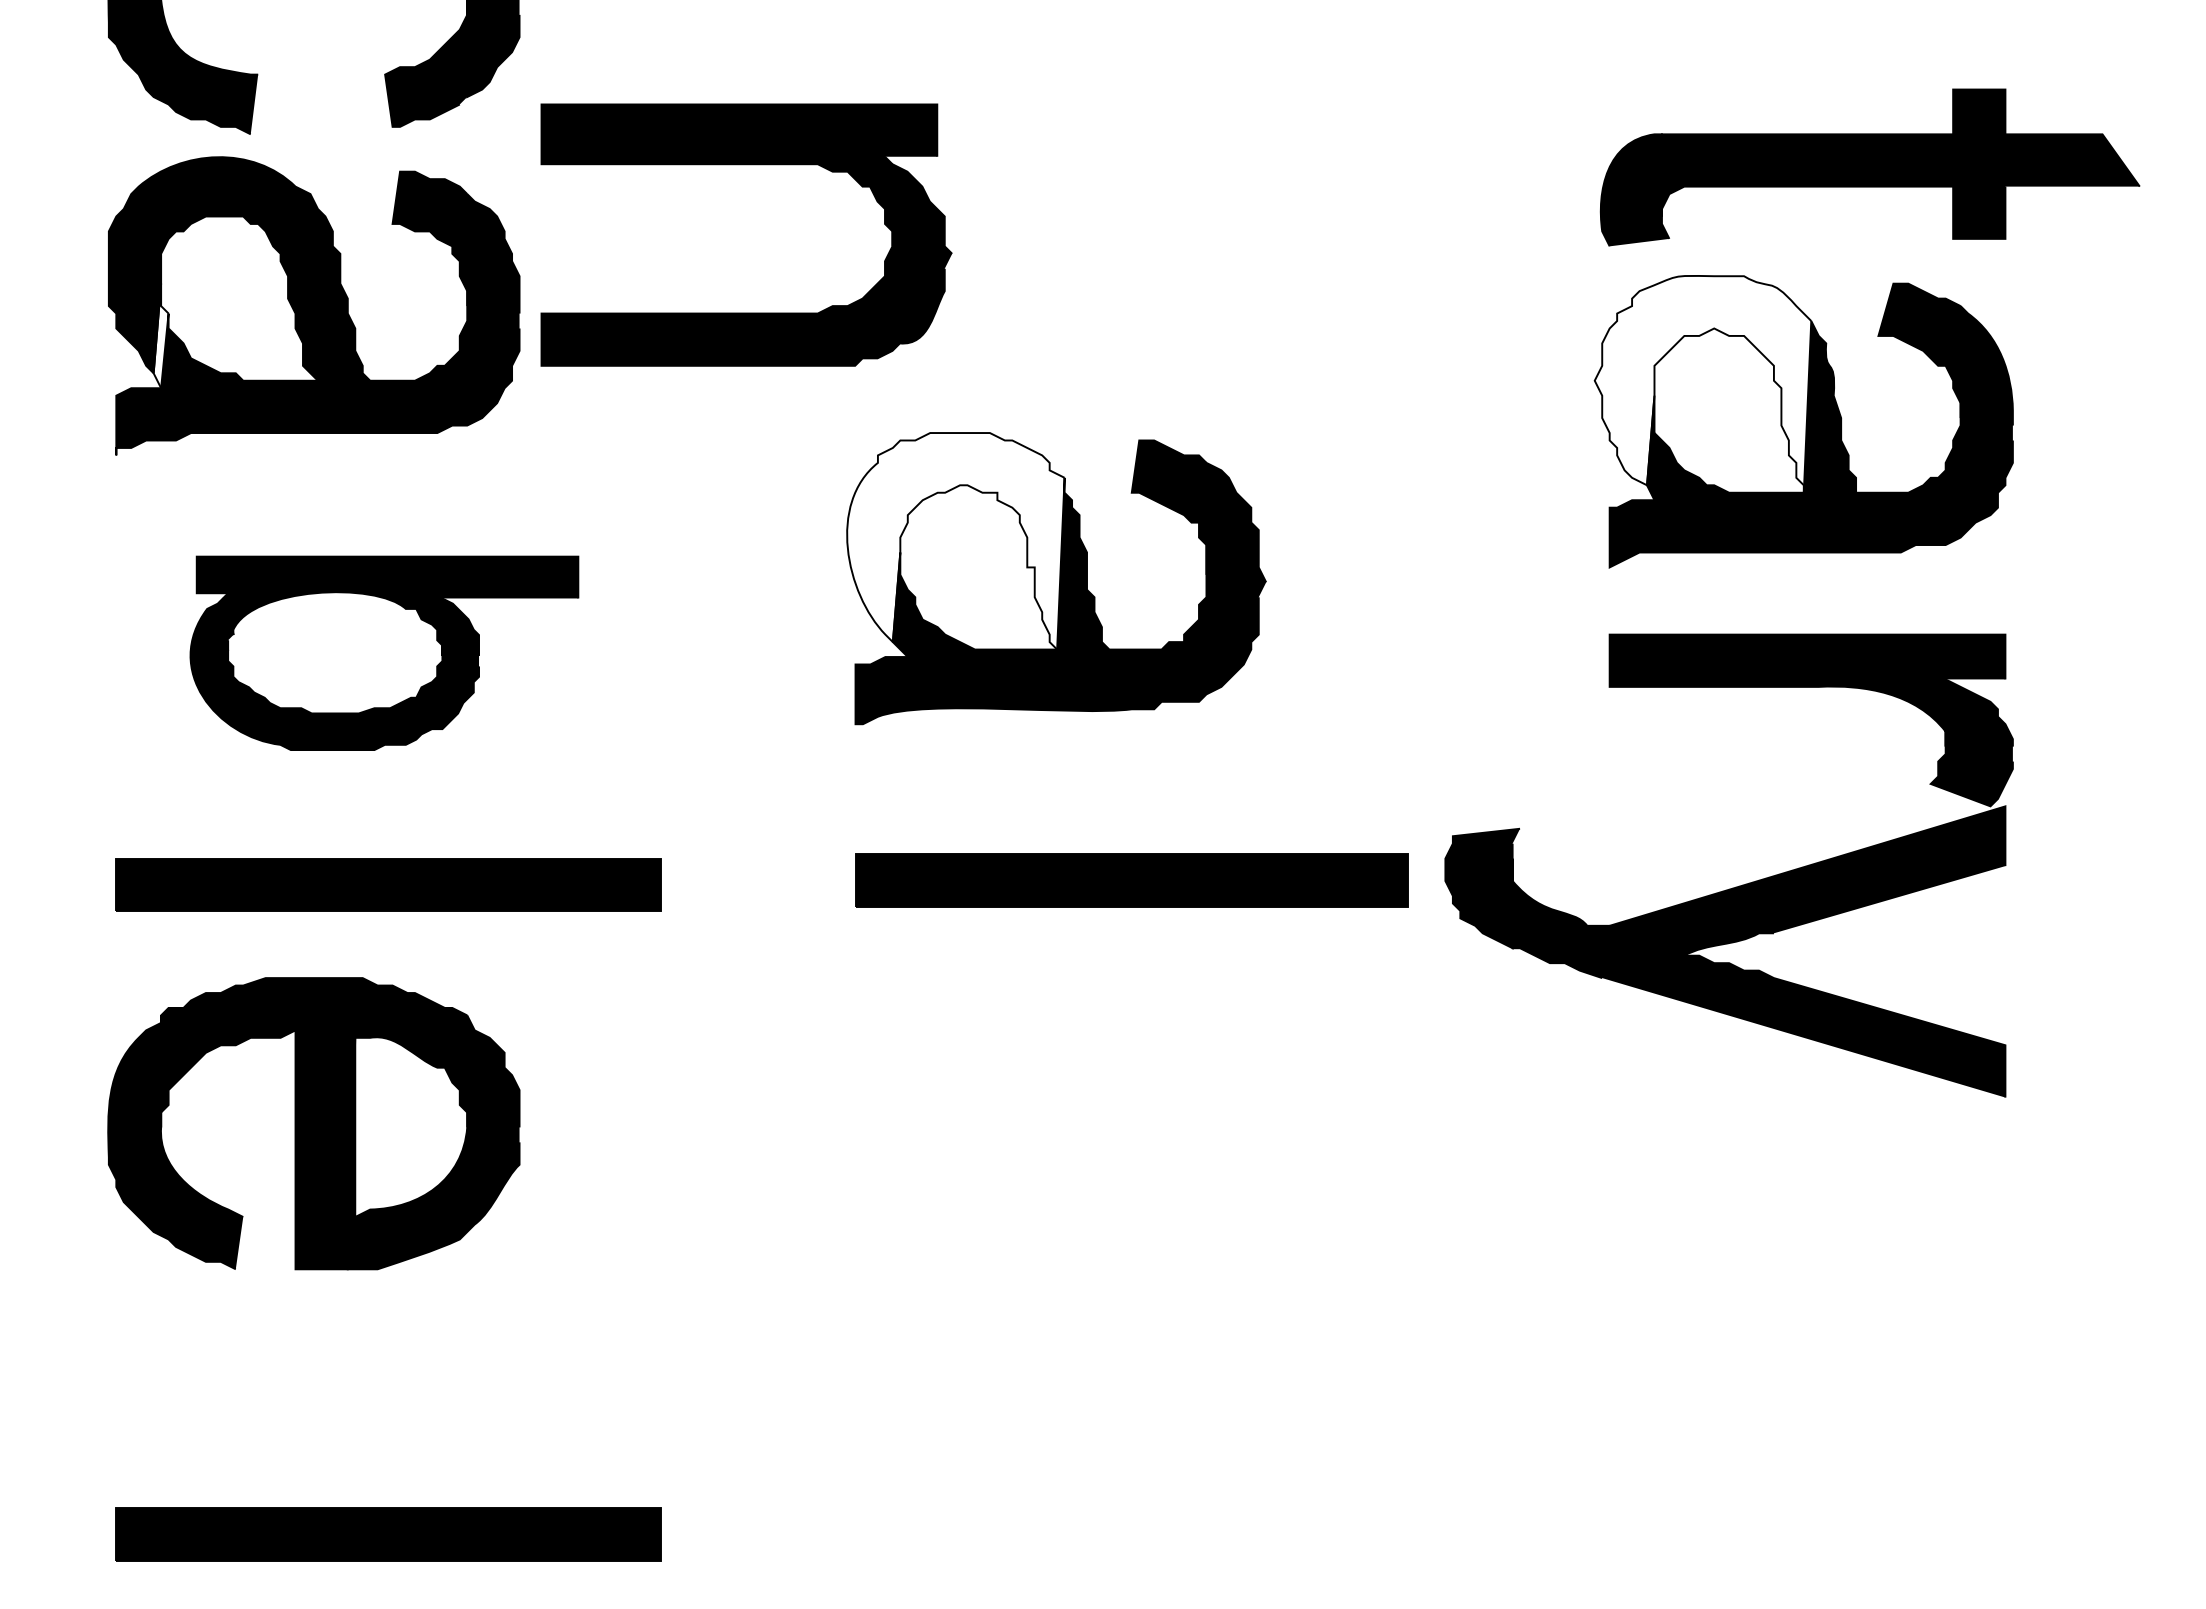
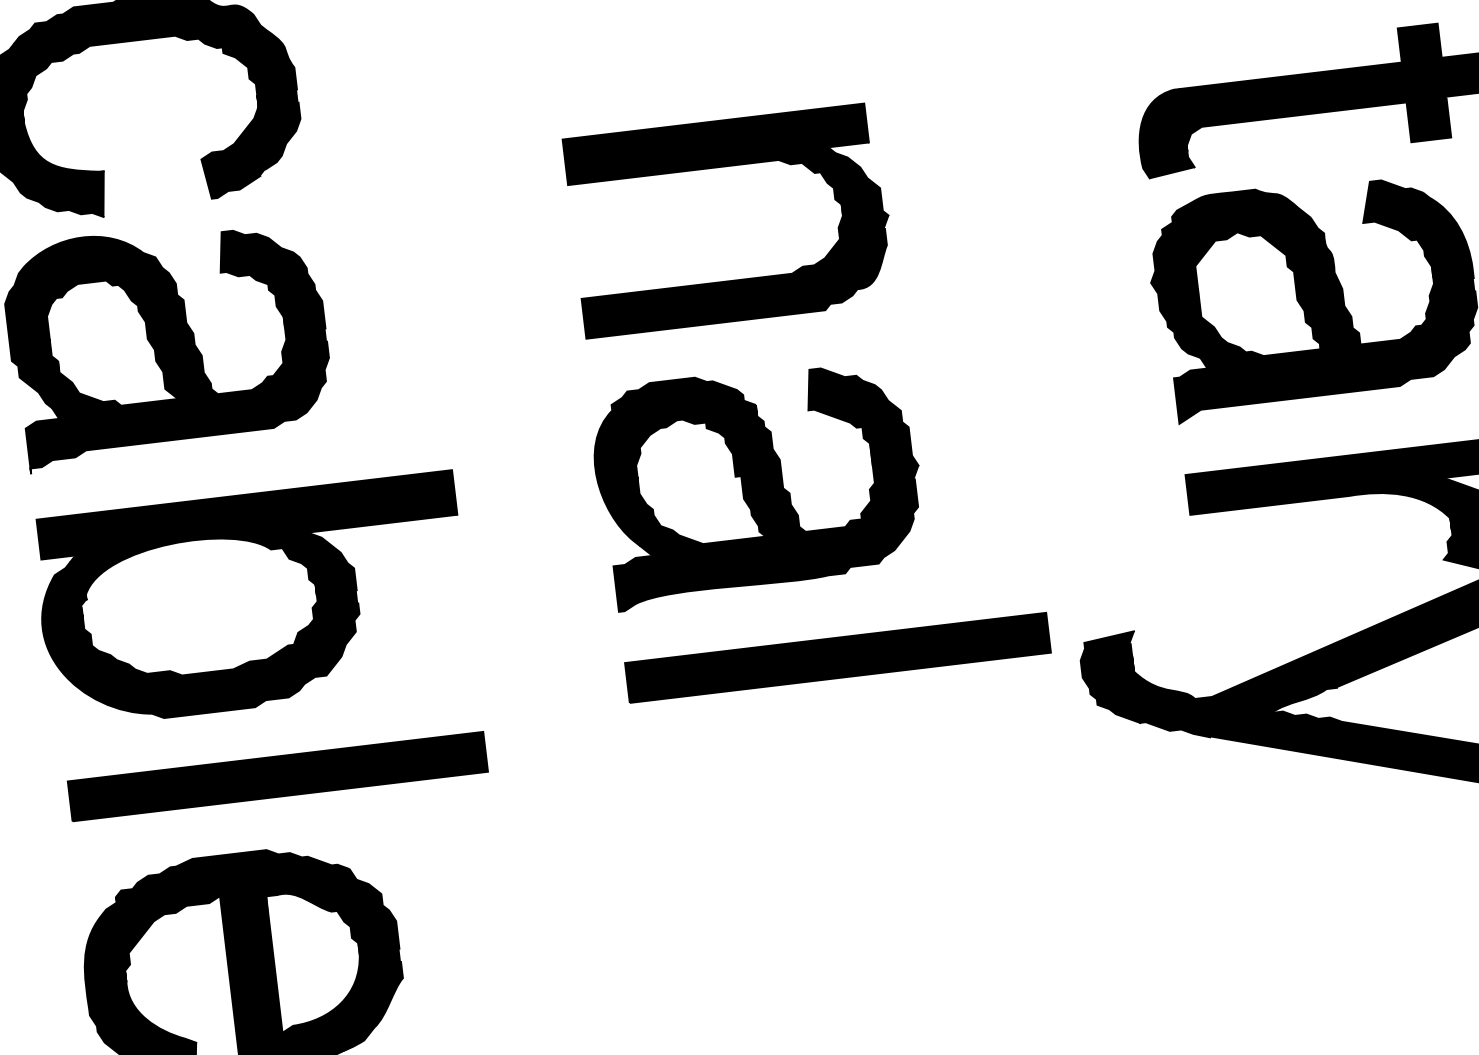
part: (746, 165) -> (724, 167), moved
fill: (160, 335) -> (53, 378), added
fill: (1702, 383) -> (1233, 275), added
fill: (955, 541) -> (678, 463), added
part: (384, 653) -> (253, 600), size x1.43
part: (1131, 880) -> (837, 657), moved

